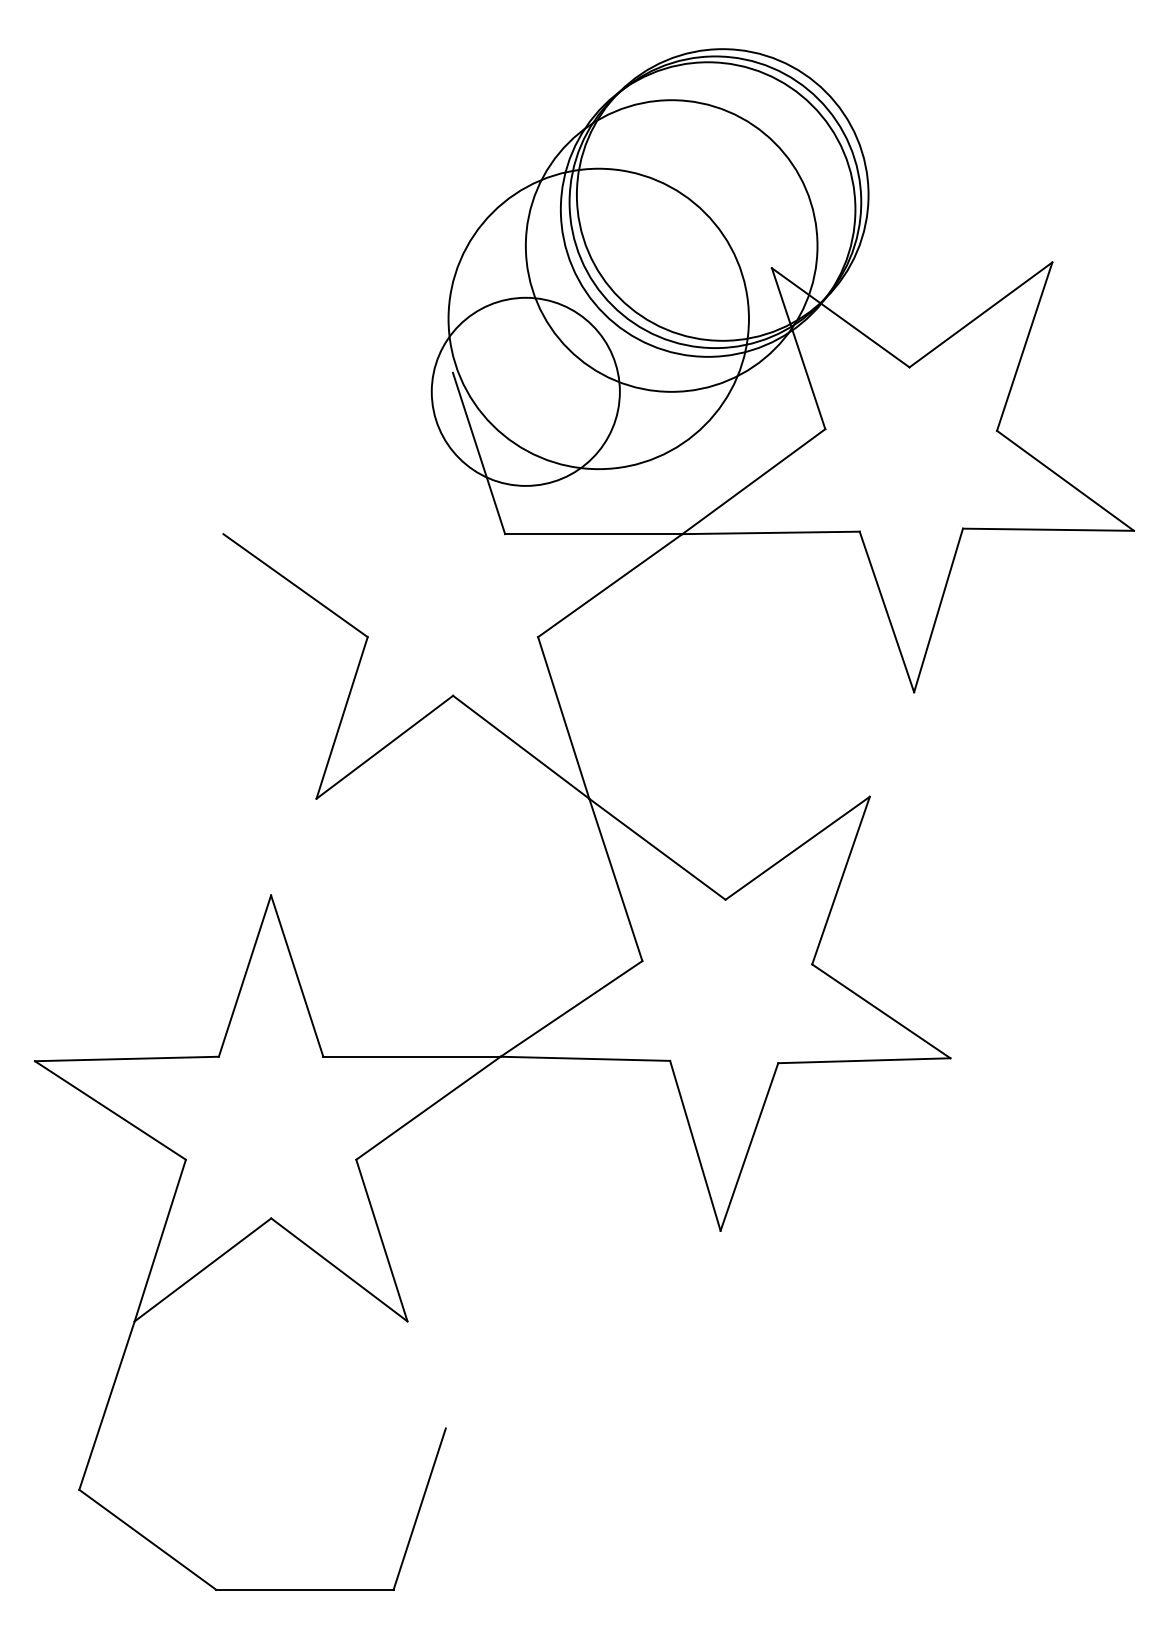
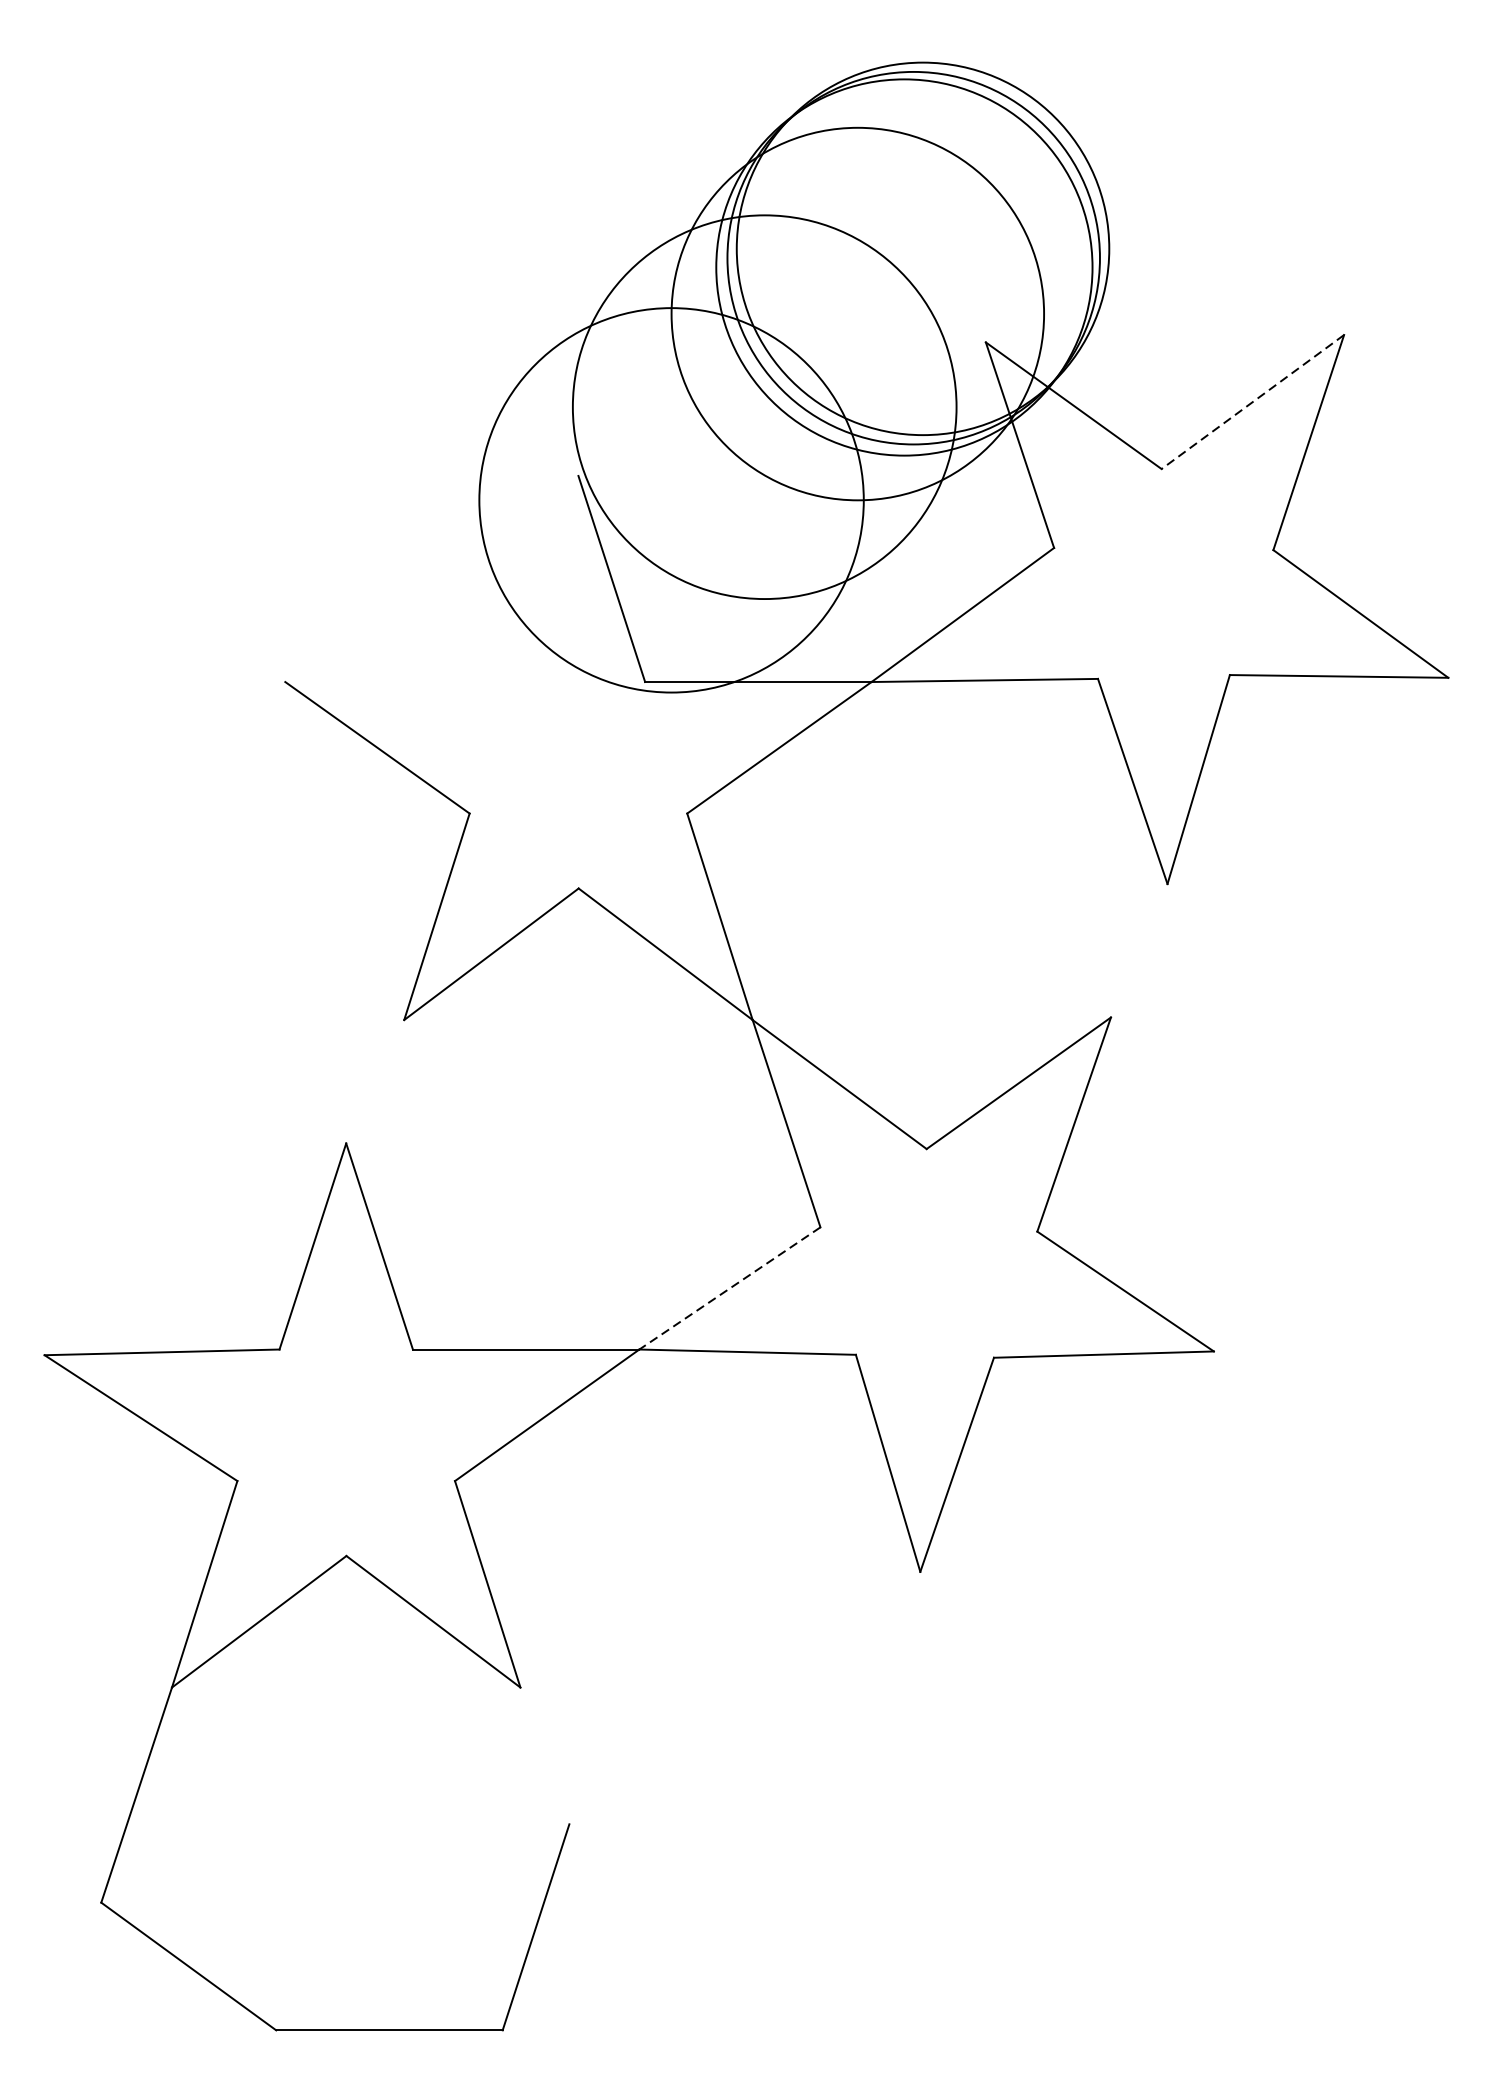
line: (980, 314) -> (1252, 401), solid -> dashed
circle: (525, 391) -> (671, 499), size x1.6
line: (571, 1008) -> (729, 1287), solid -> dashed

